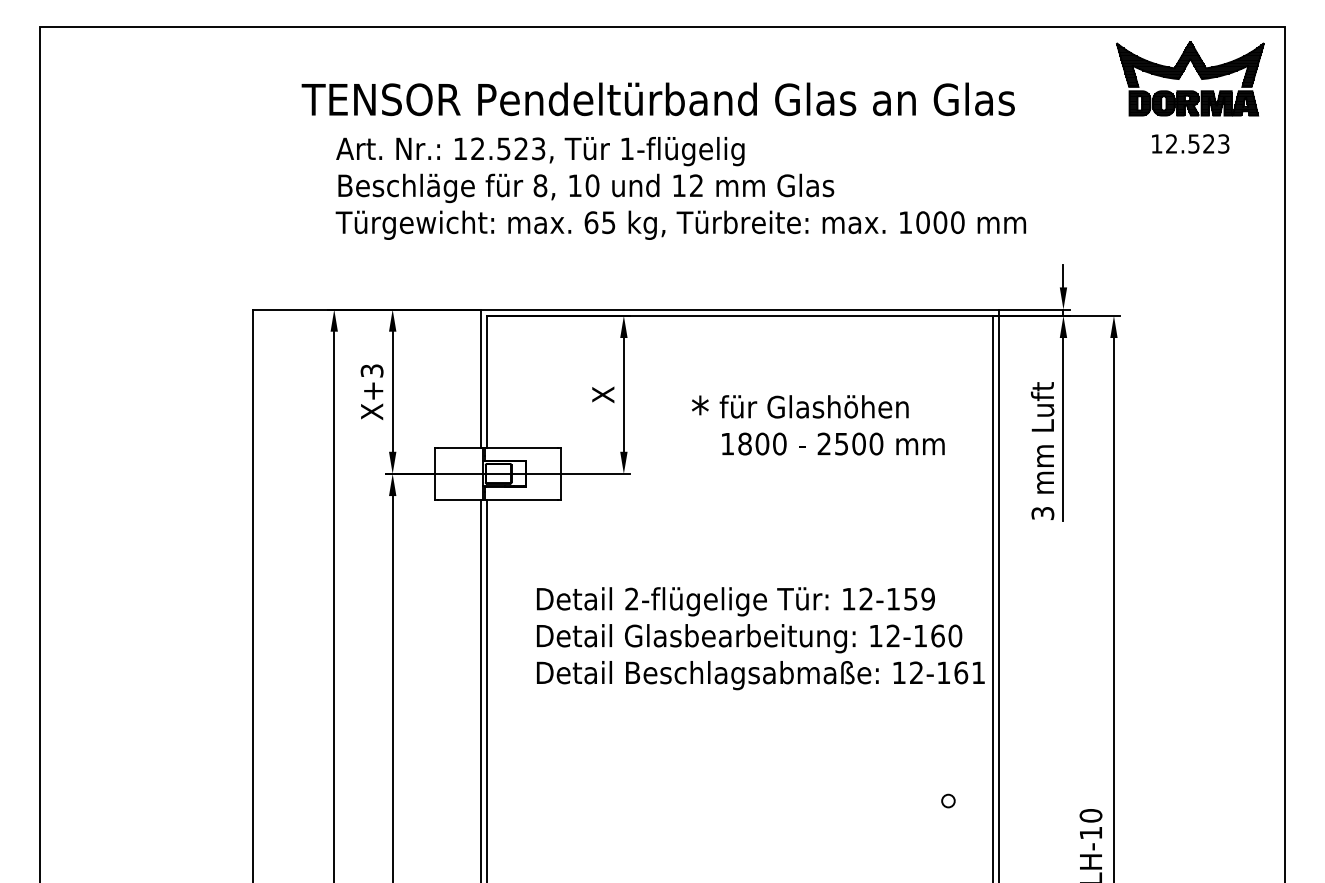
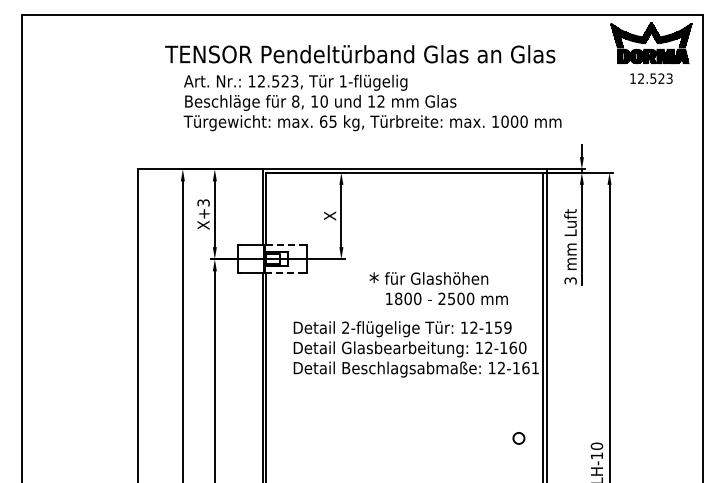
text: (817, 425) -> (438, 288), moved
line: (523, 448) -> (286, 245), solid -> dashed
line: (521, 499) -> (285, 273), solid -> dashed
circle: (947, 799) -> (518, 437), size x1.6

